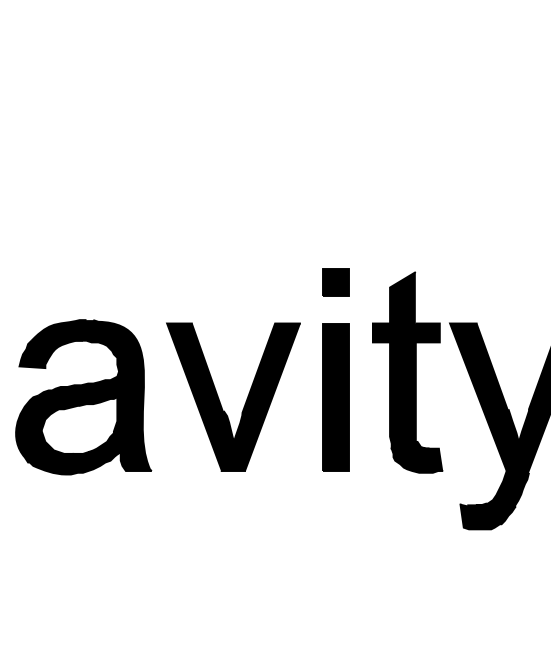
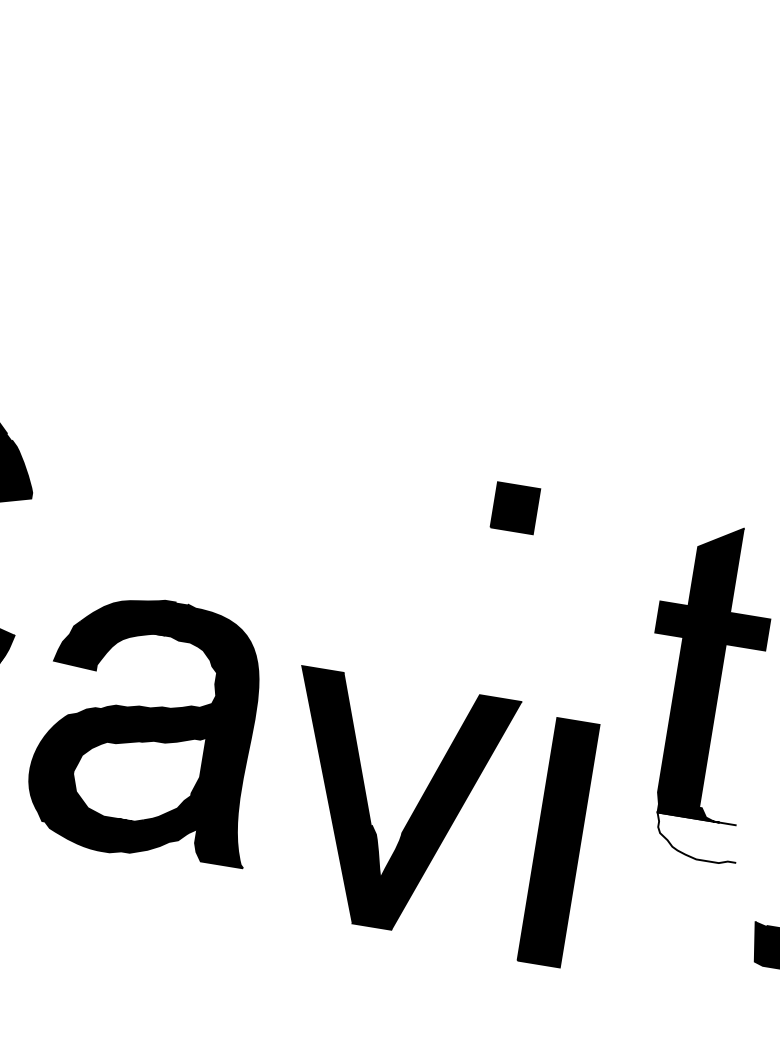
part: (335, 282) -> (514, 508), moved
part: (83, 397) -> (150, 729), moved
part: (335, 397) -> (557, 842), moved
part: (245, 401) -> (410, 815), moved
fill: (417, 460) -> (696, 838), removed

